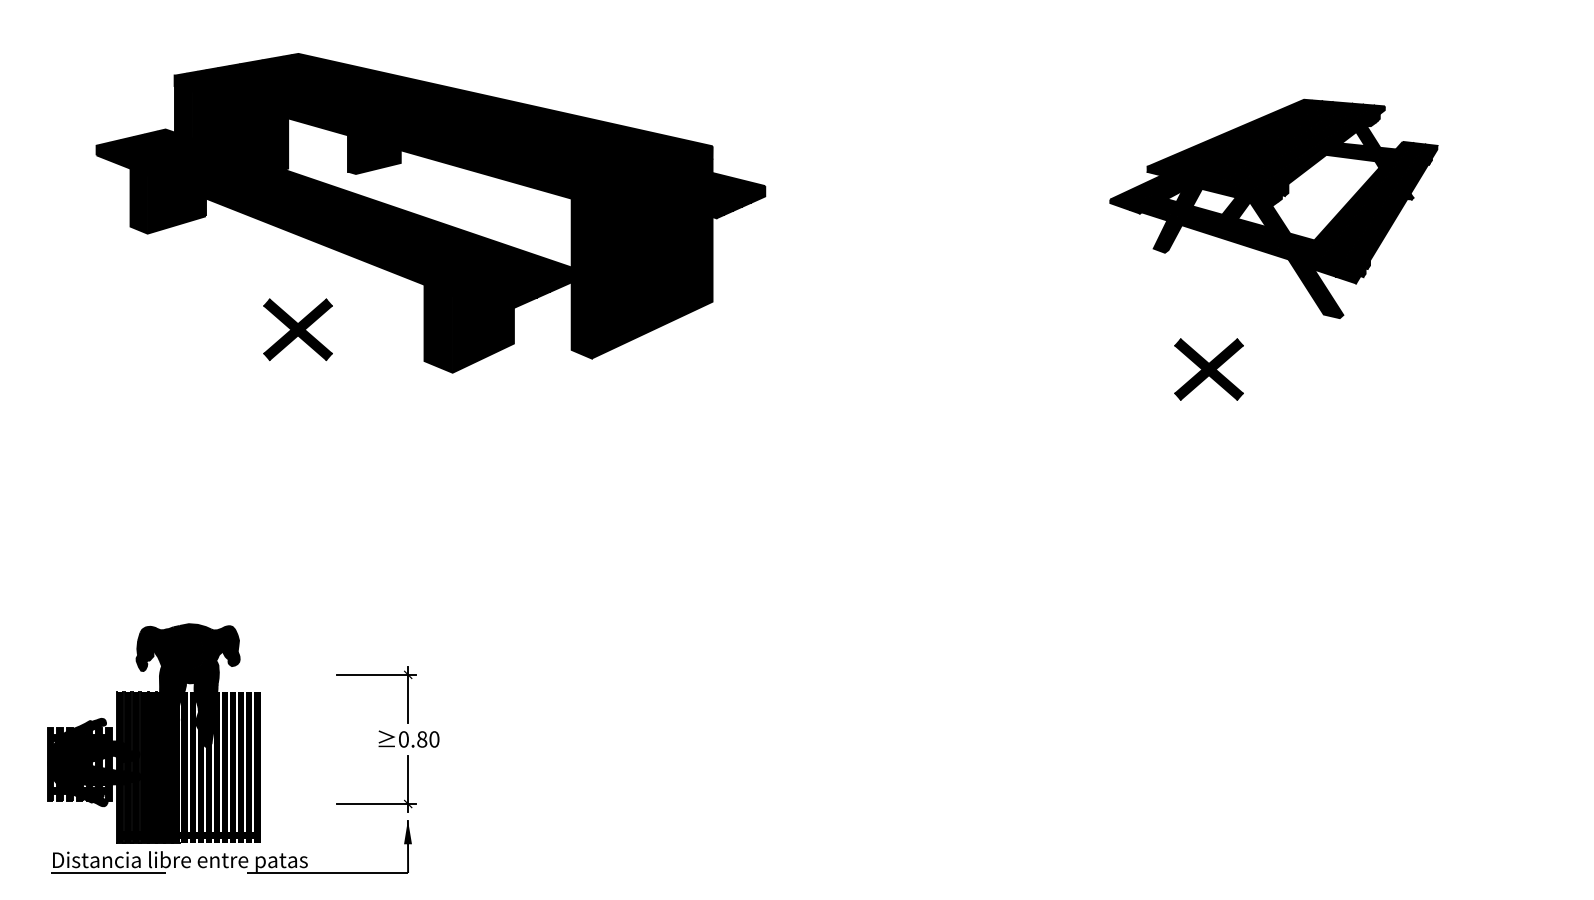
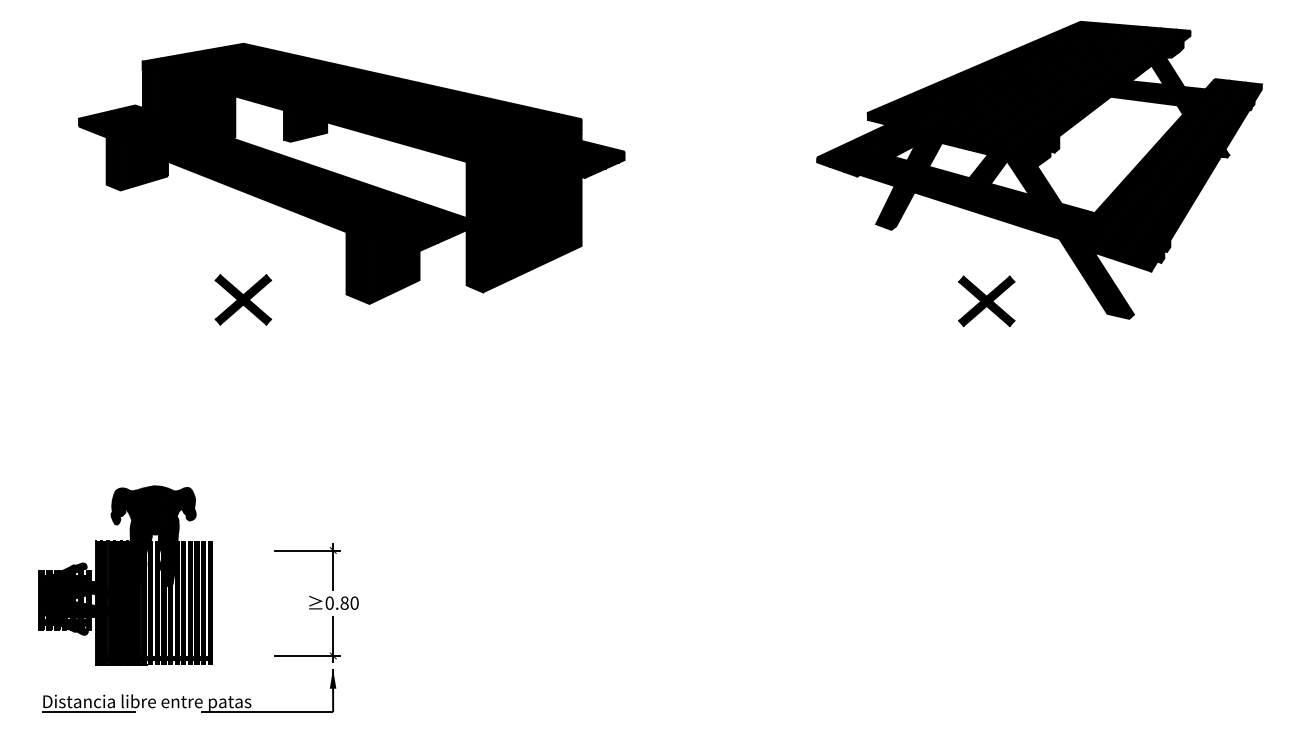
part: (1273, 208) -> (1039, 169), size x1.67
part: (297, 329) -> (242, 299), moved
part: (153, 733) -> (125, 575), moved

